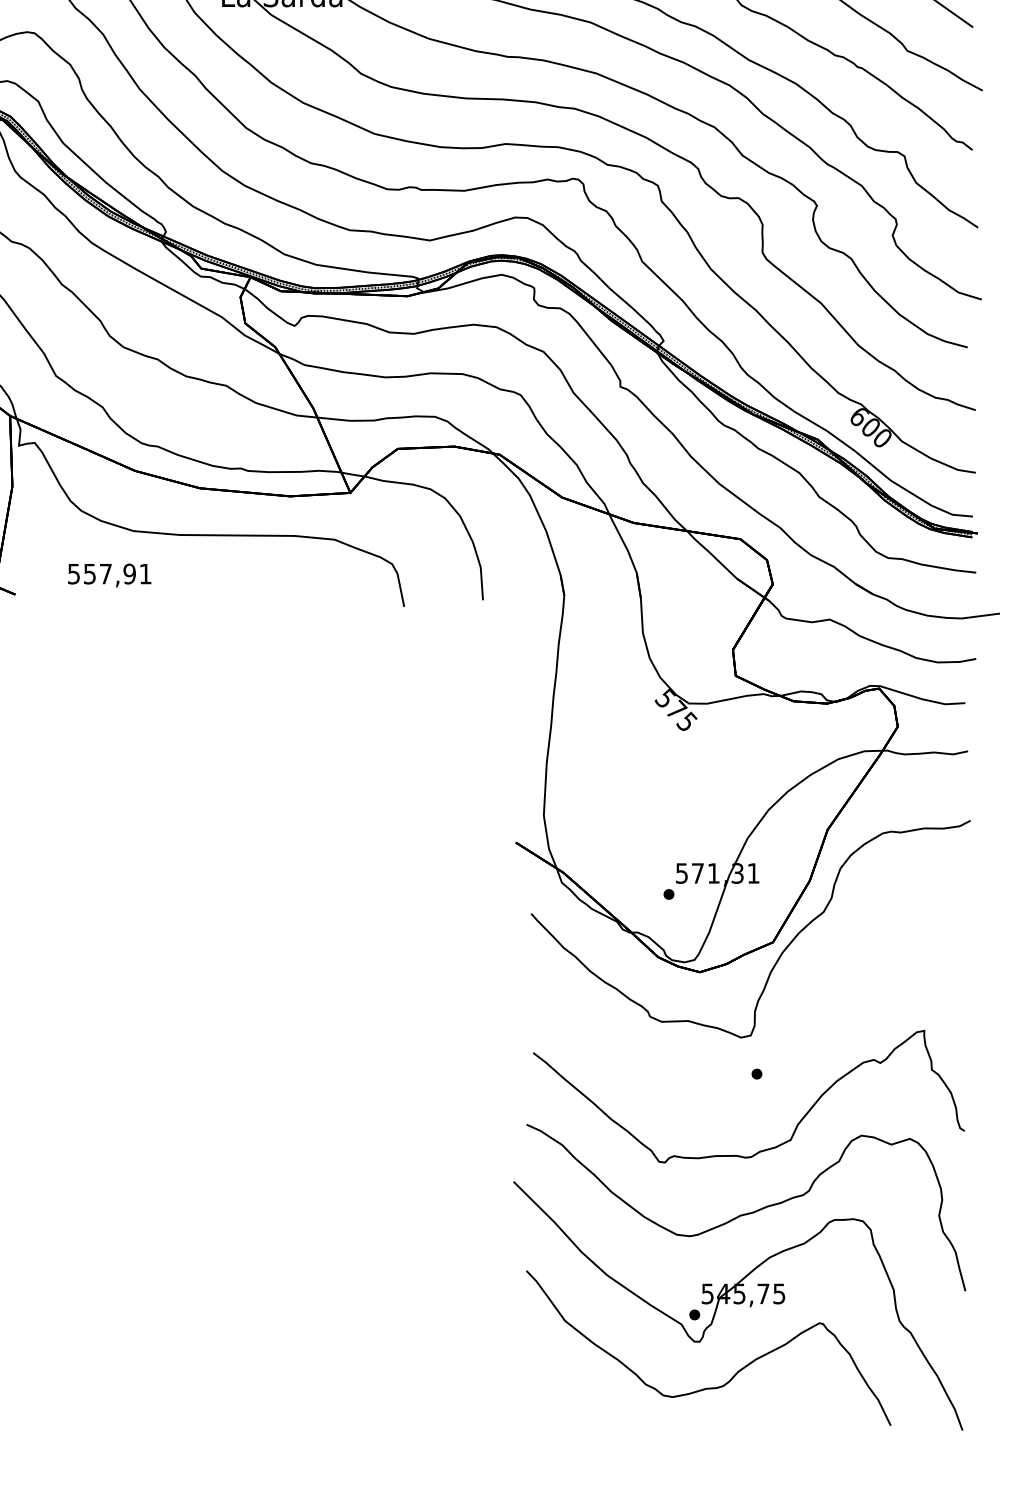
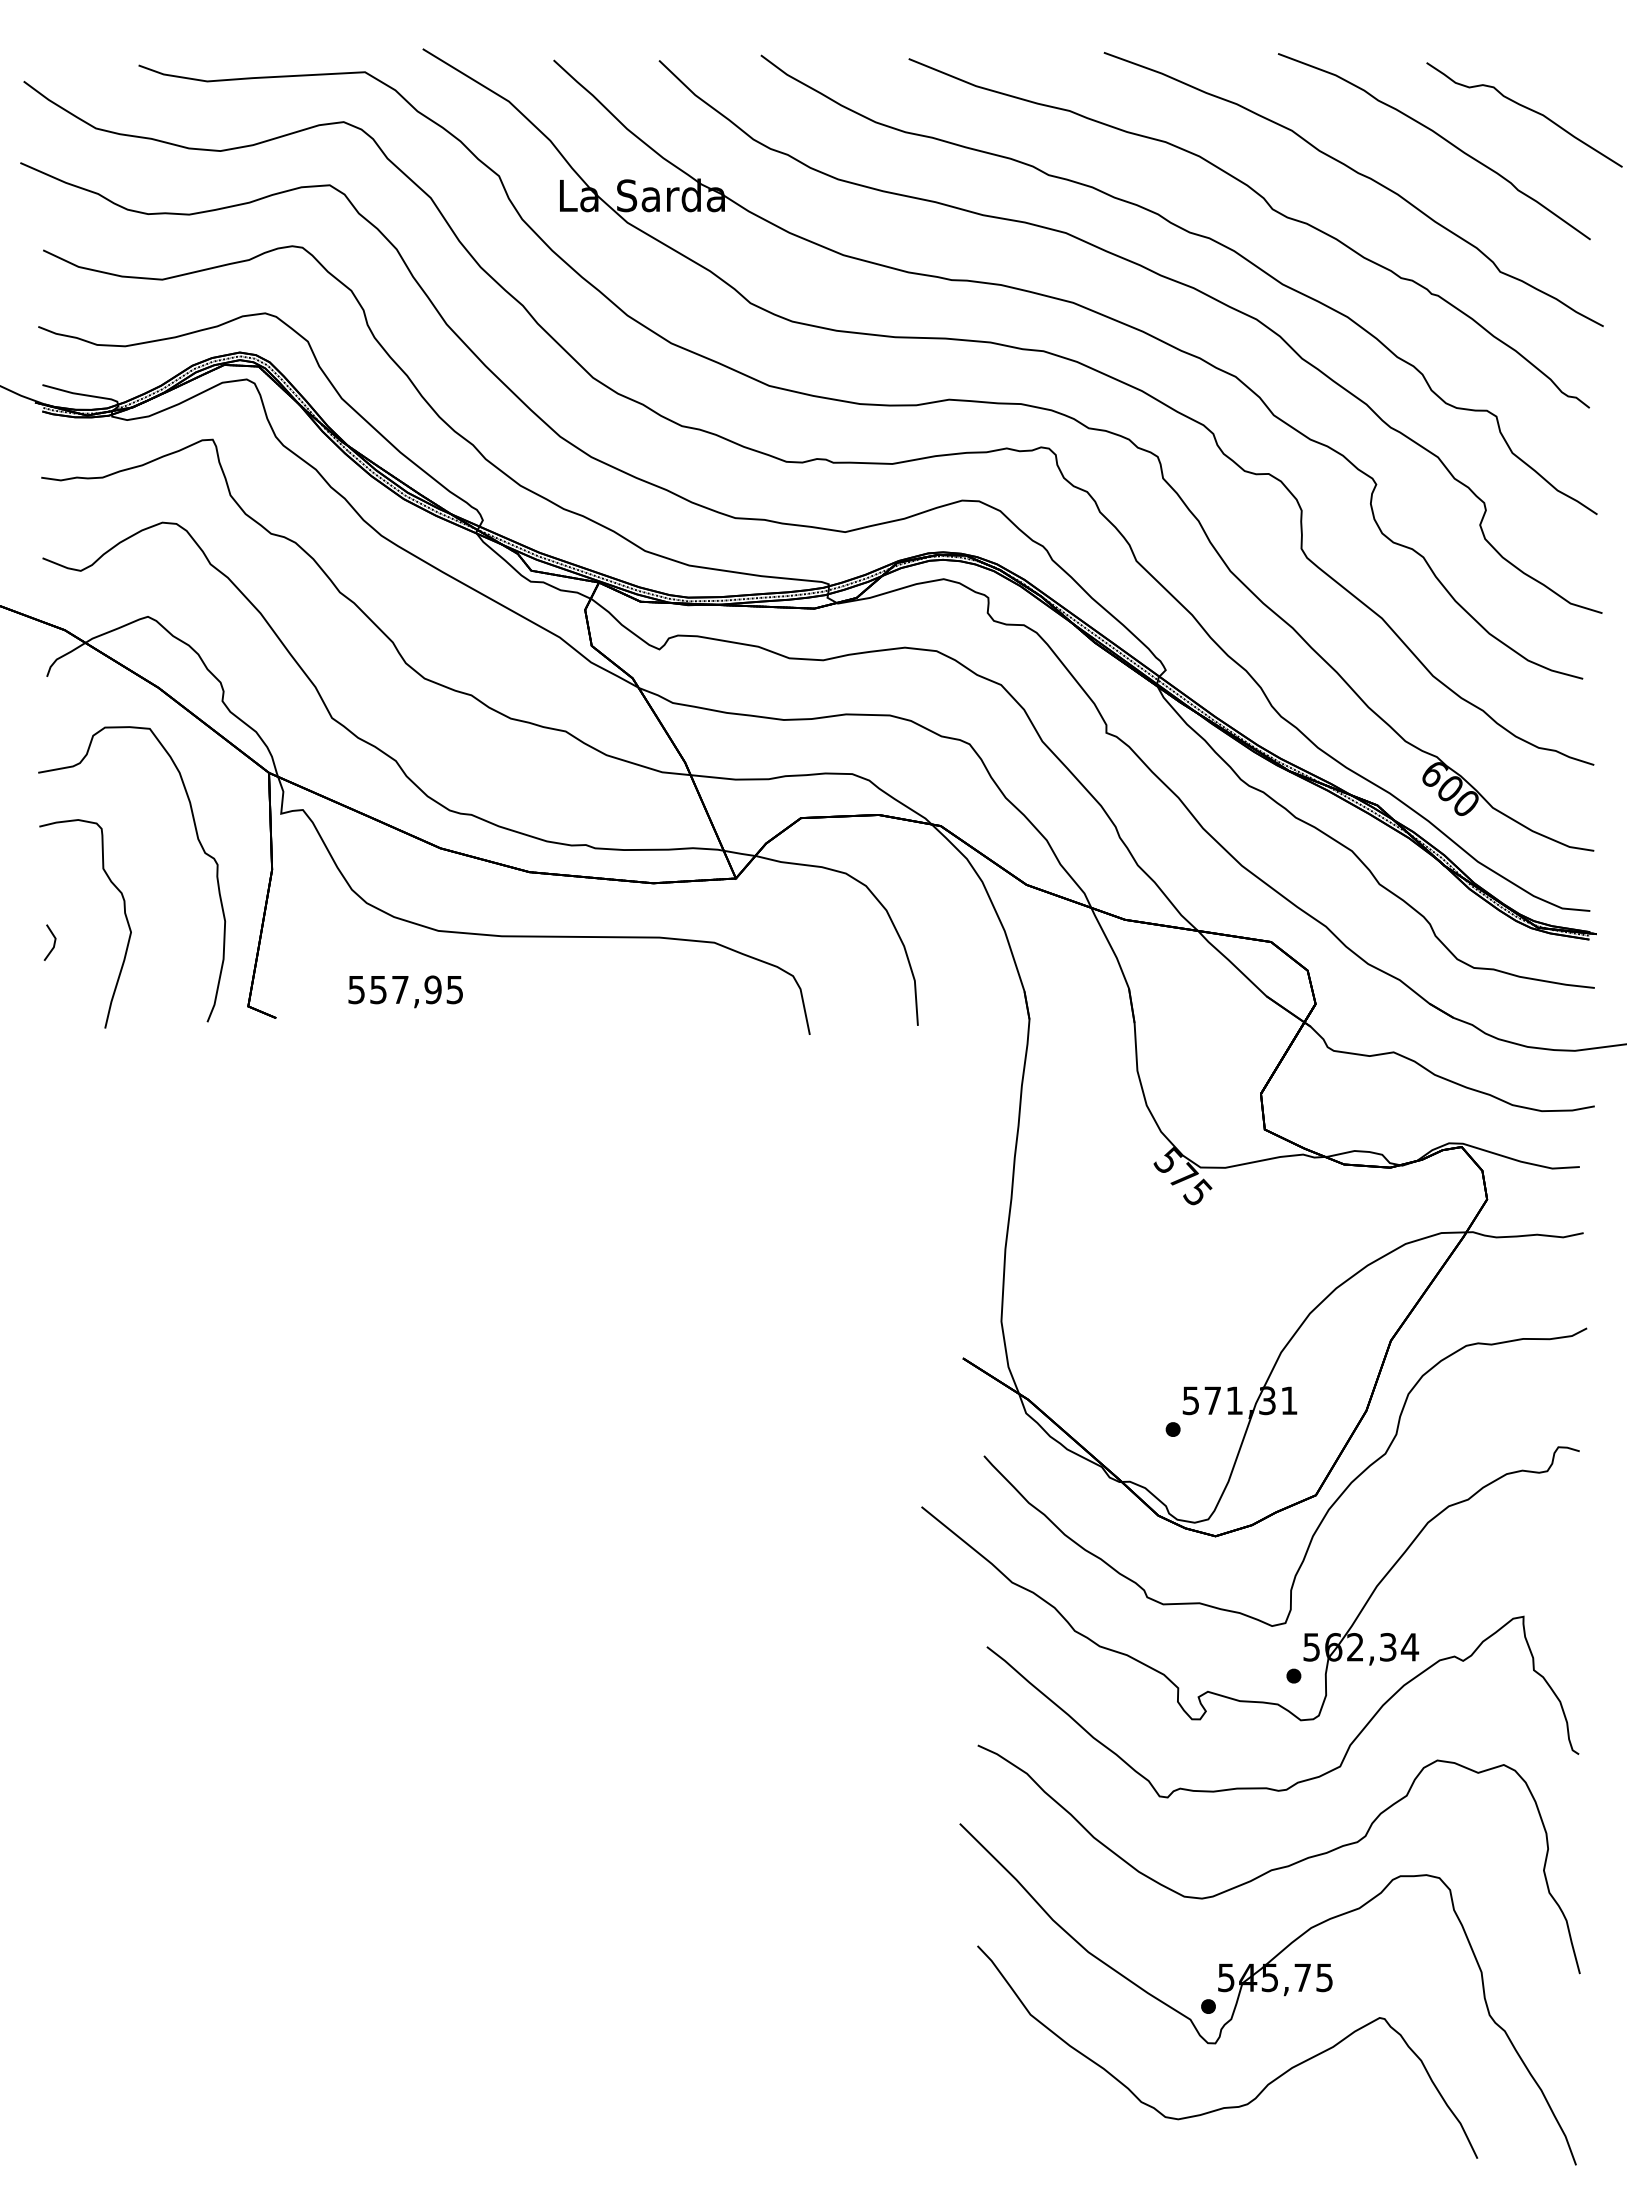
text: (145, 574) -> (454, 990), 557,91 -> 557,95
part: (764, 1043) -> (1304, 1633), added

